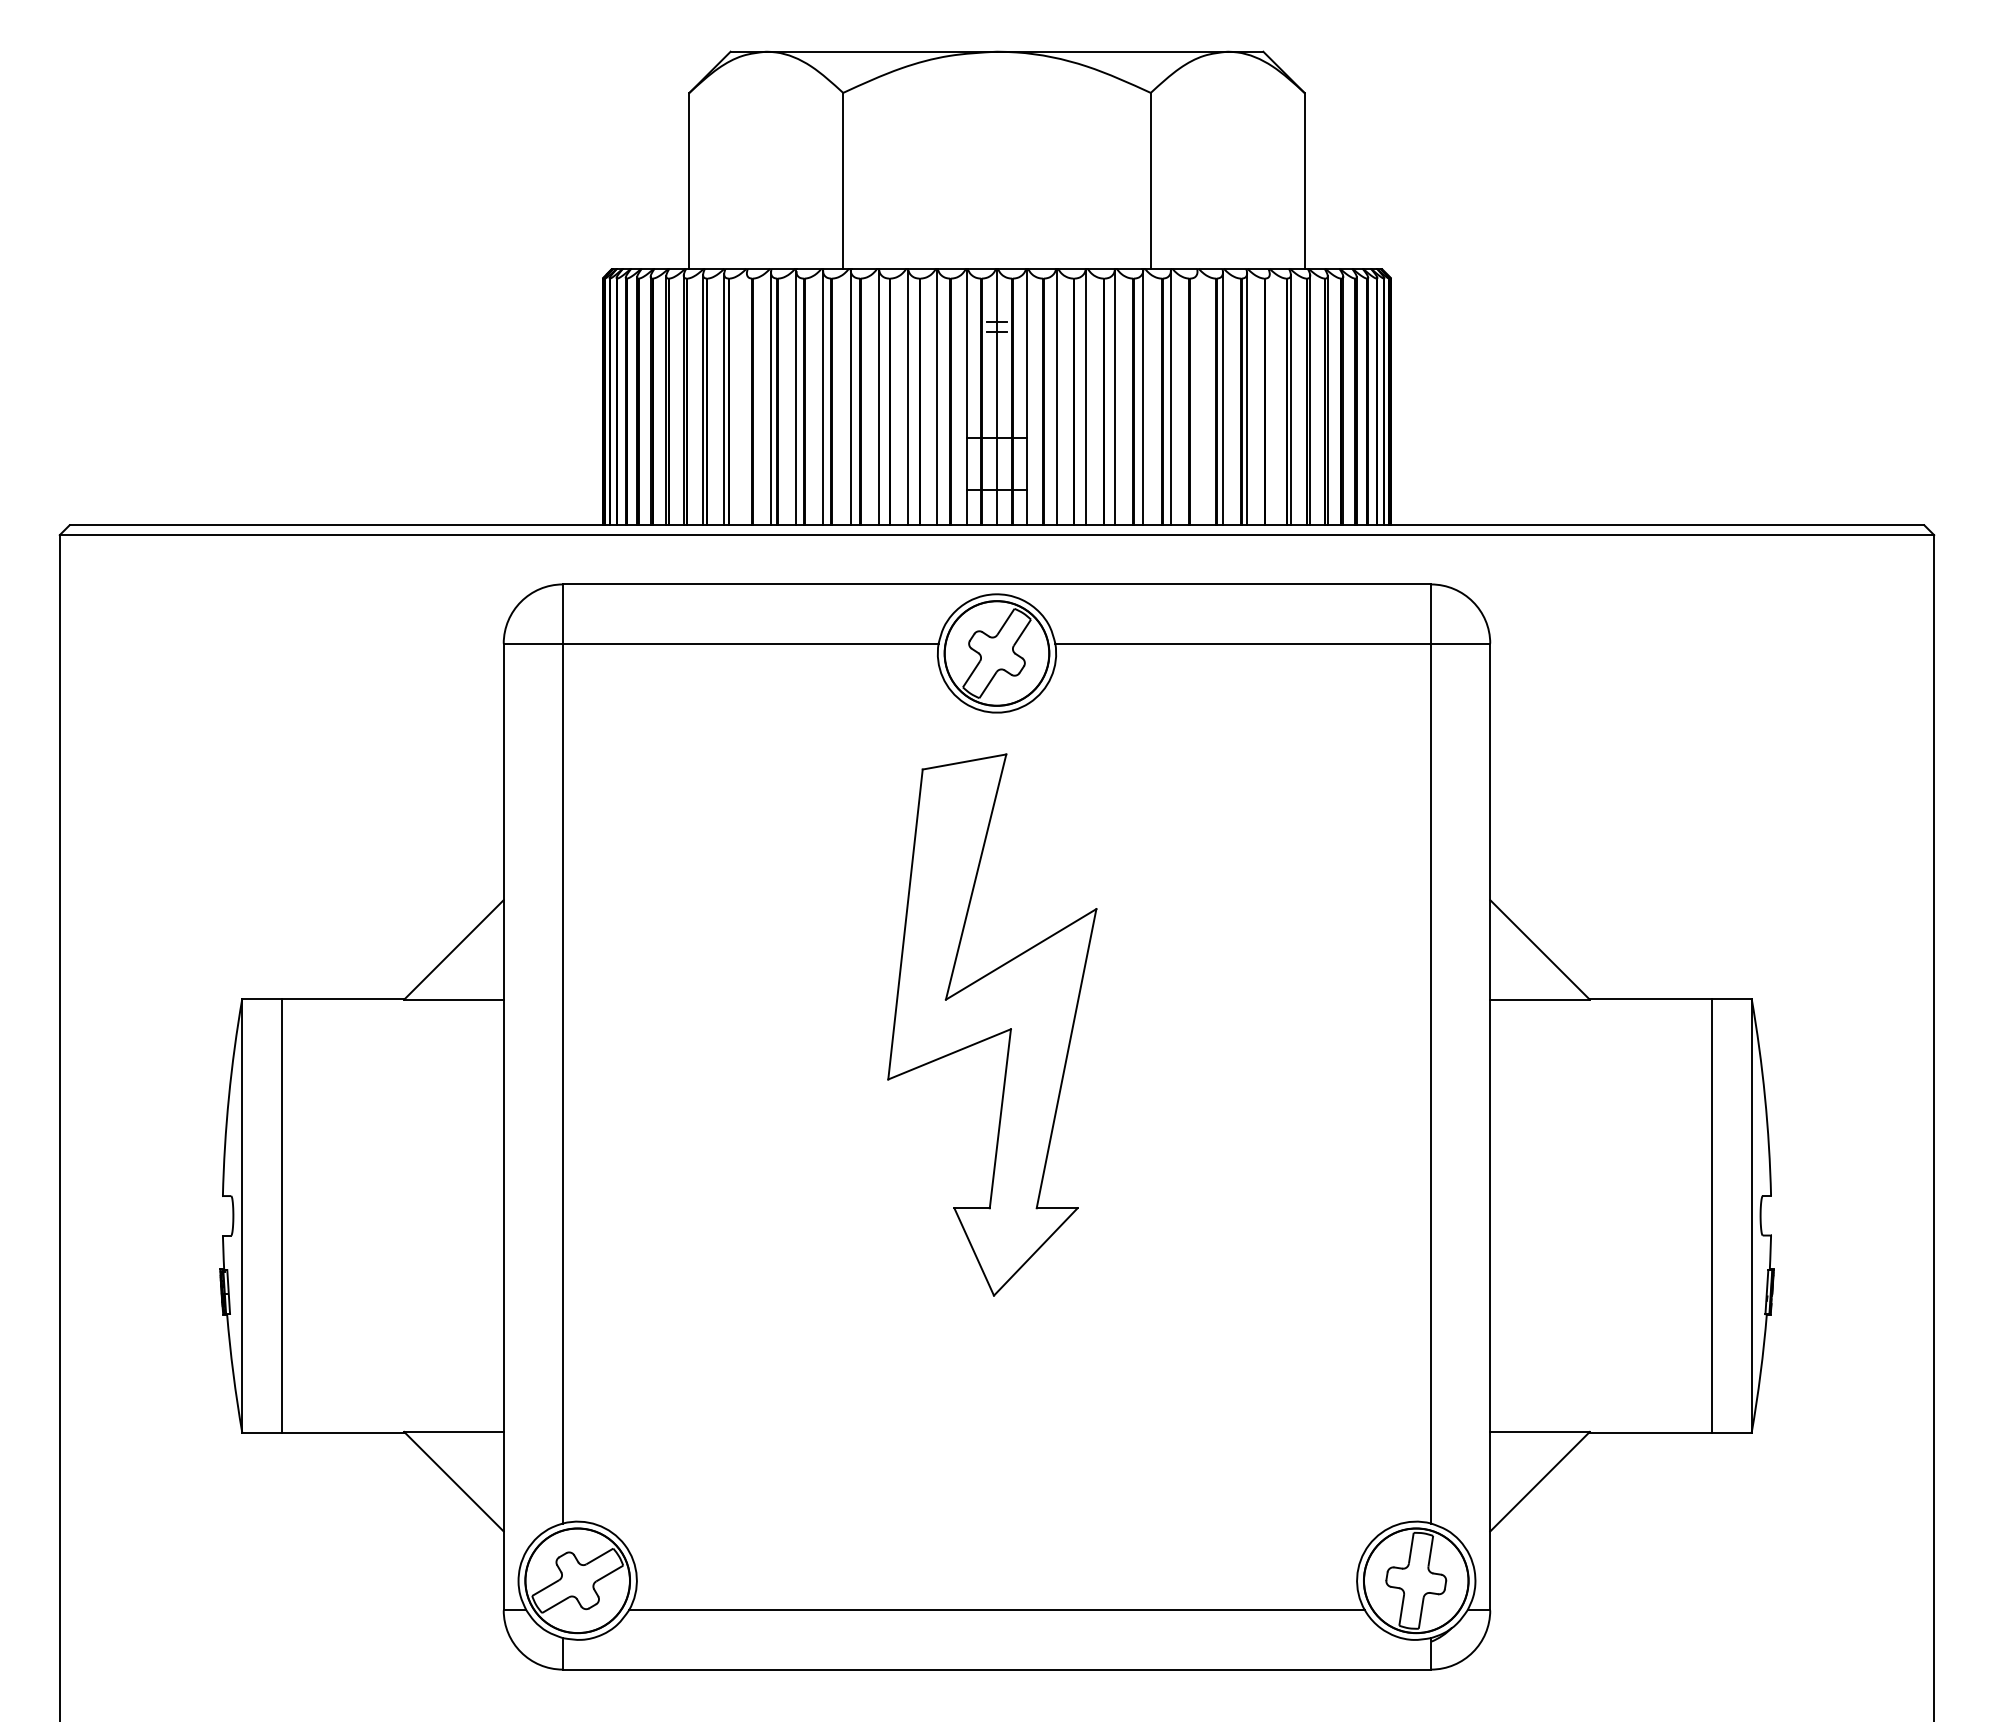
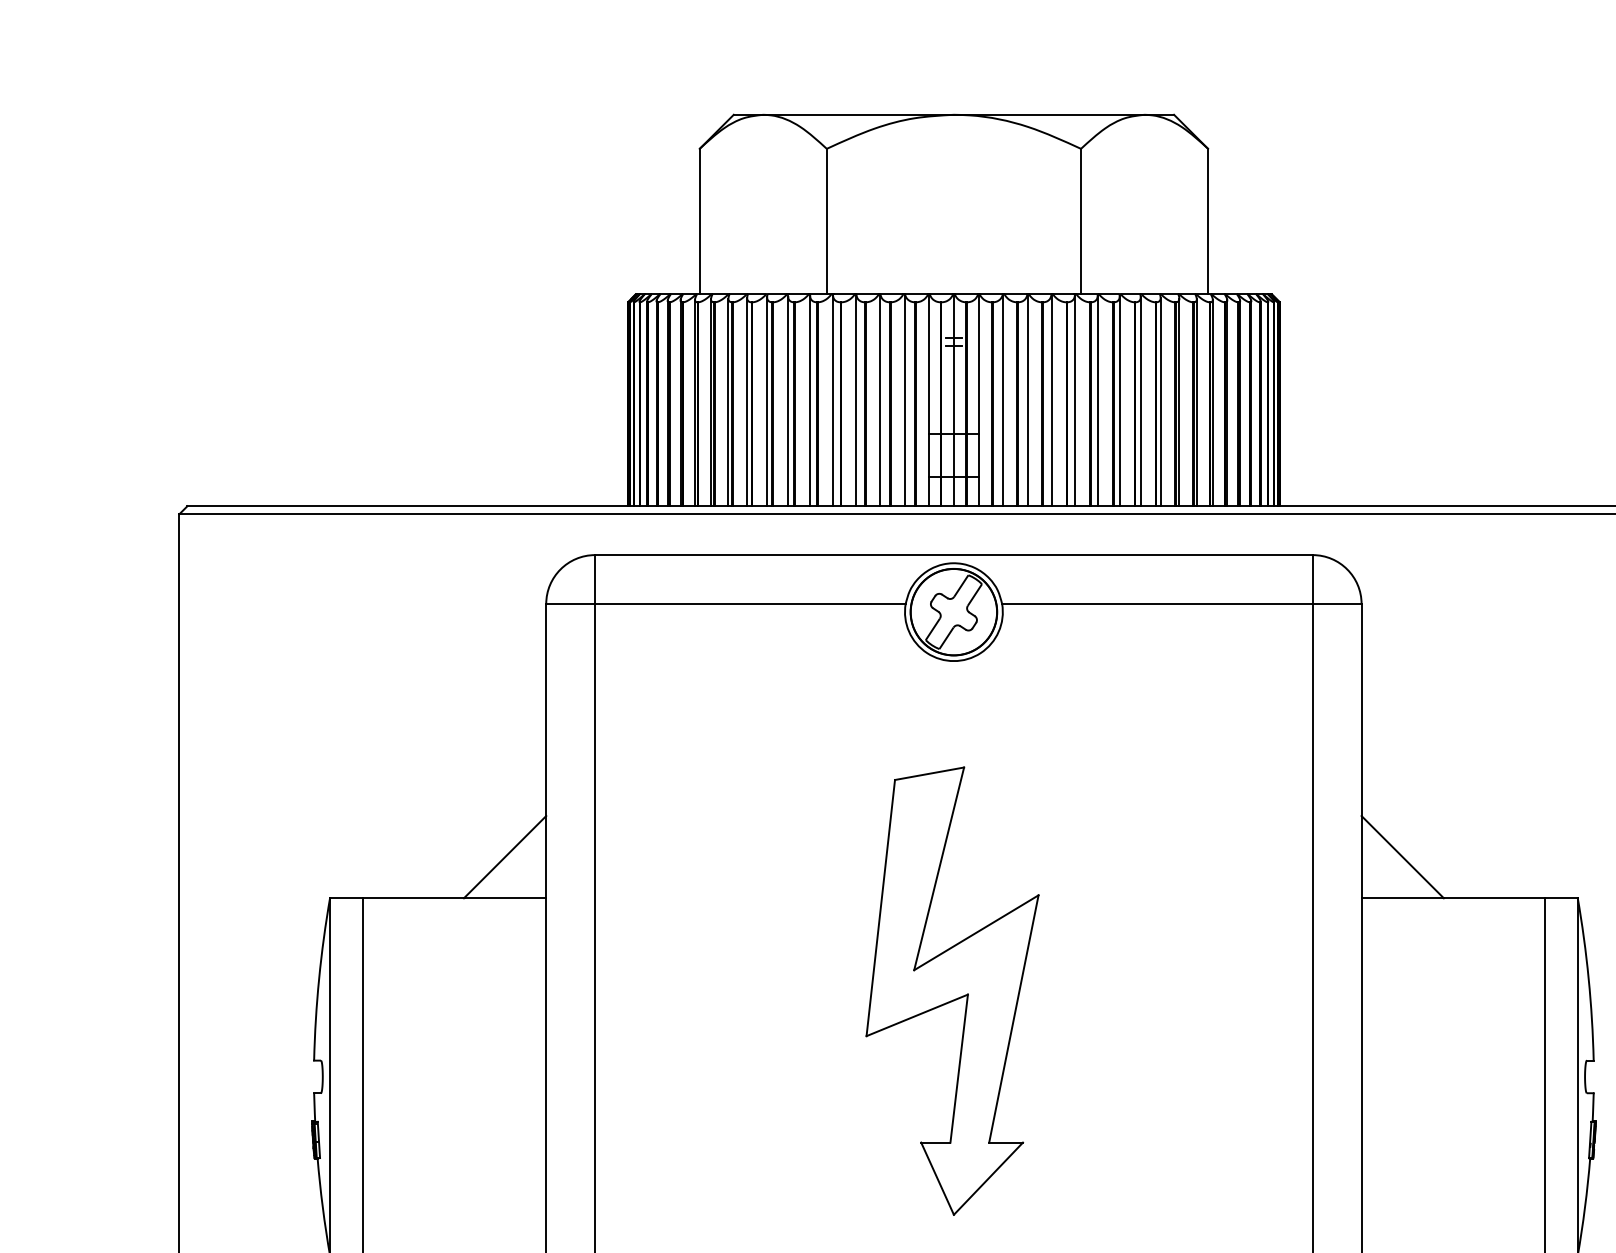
line: (1197, 398) -> (1119, 401), added
line: (746, 399) -> (746, 402), added
line: (1269, 399) -> (1179, 402), added
part: (992, 1024) -> (952, 990), moved

